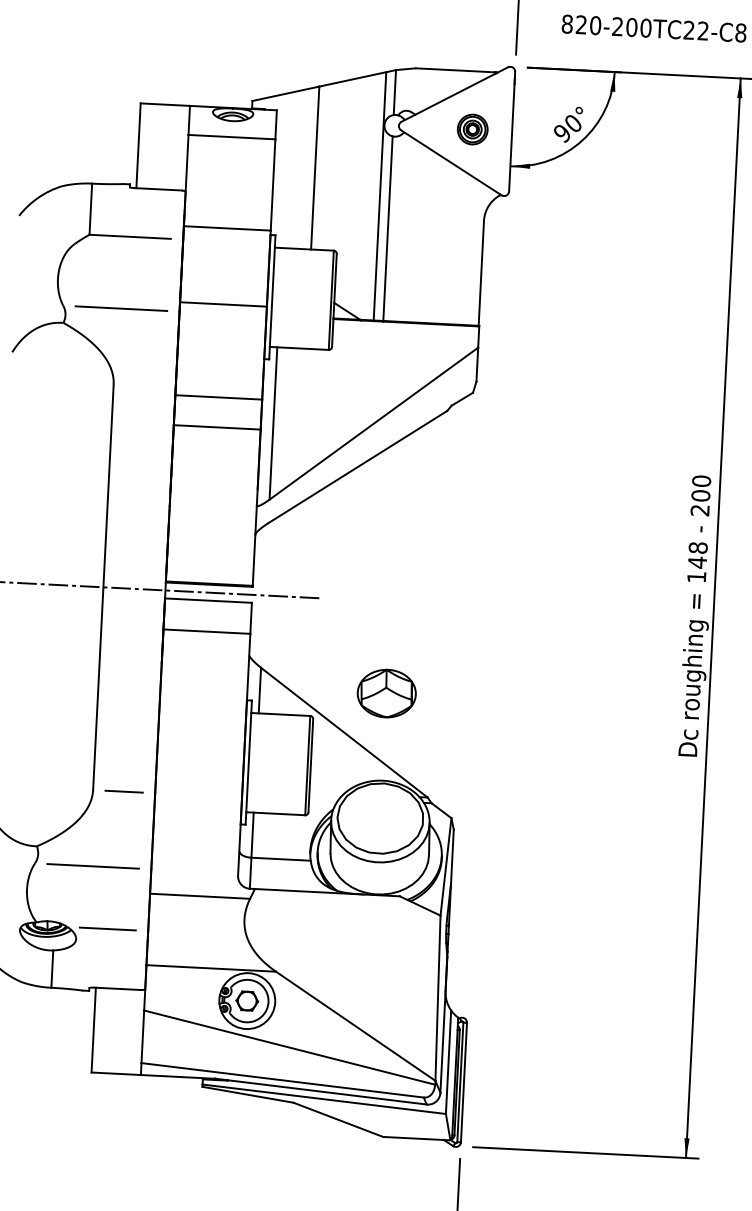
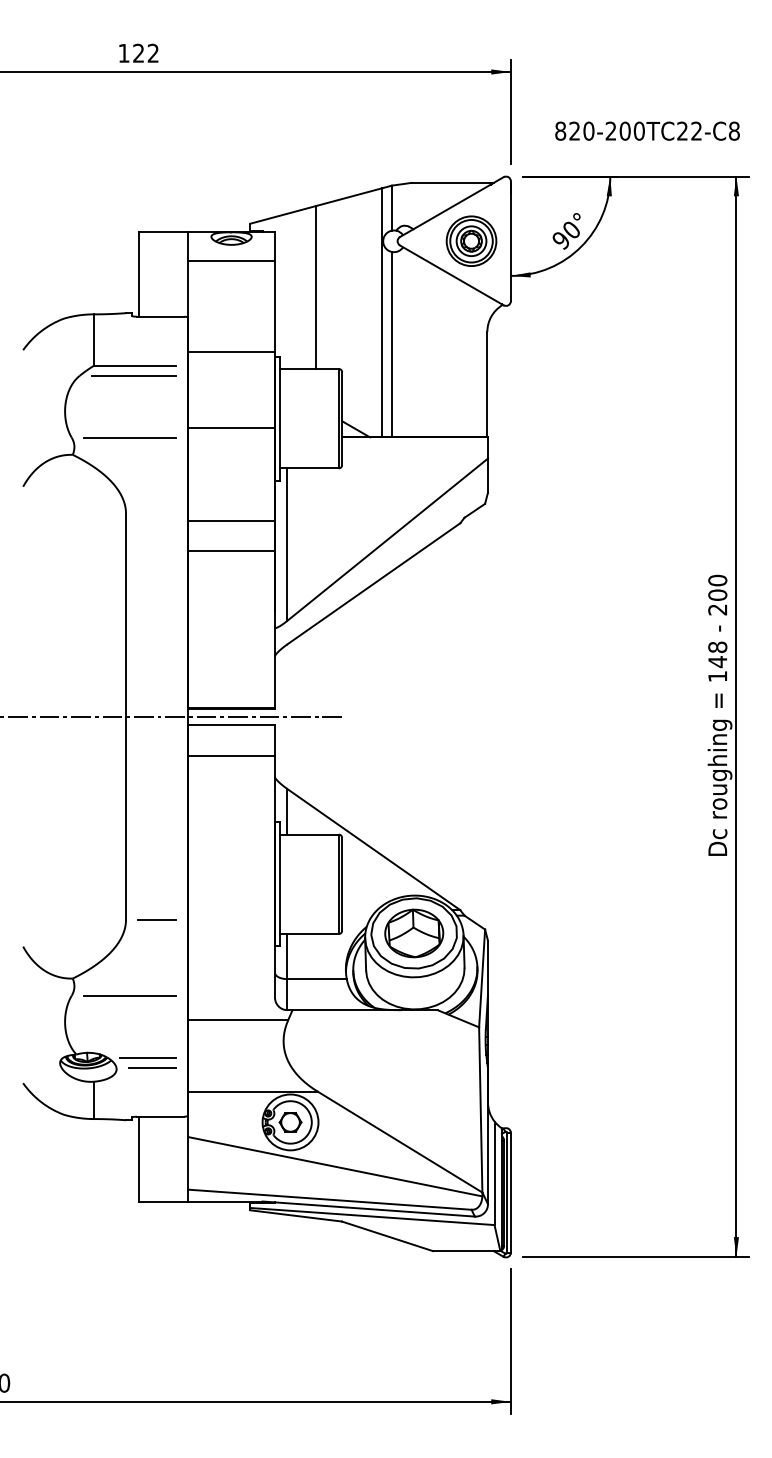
part: (472, 128) -> (471, 240), size x1.67
line: (128, 246) -> (133, 375), added
part: (387, 693) -> (414, 933), moved
line: (111, 939) -> (151, 1067), added

